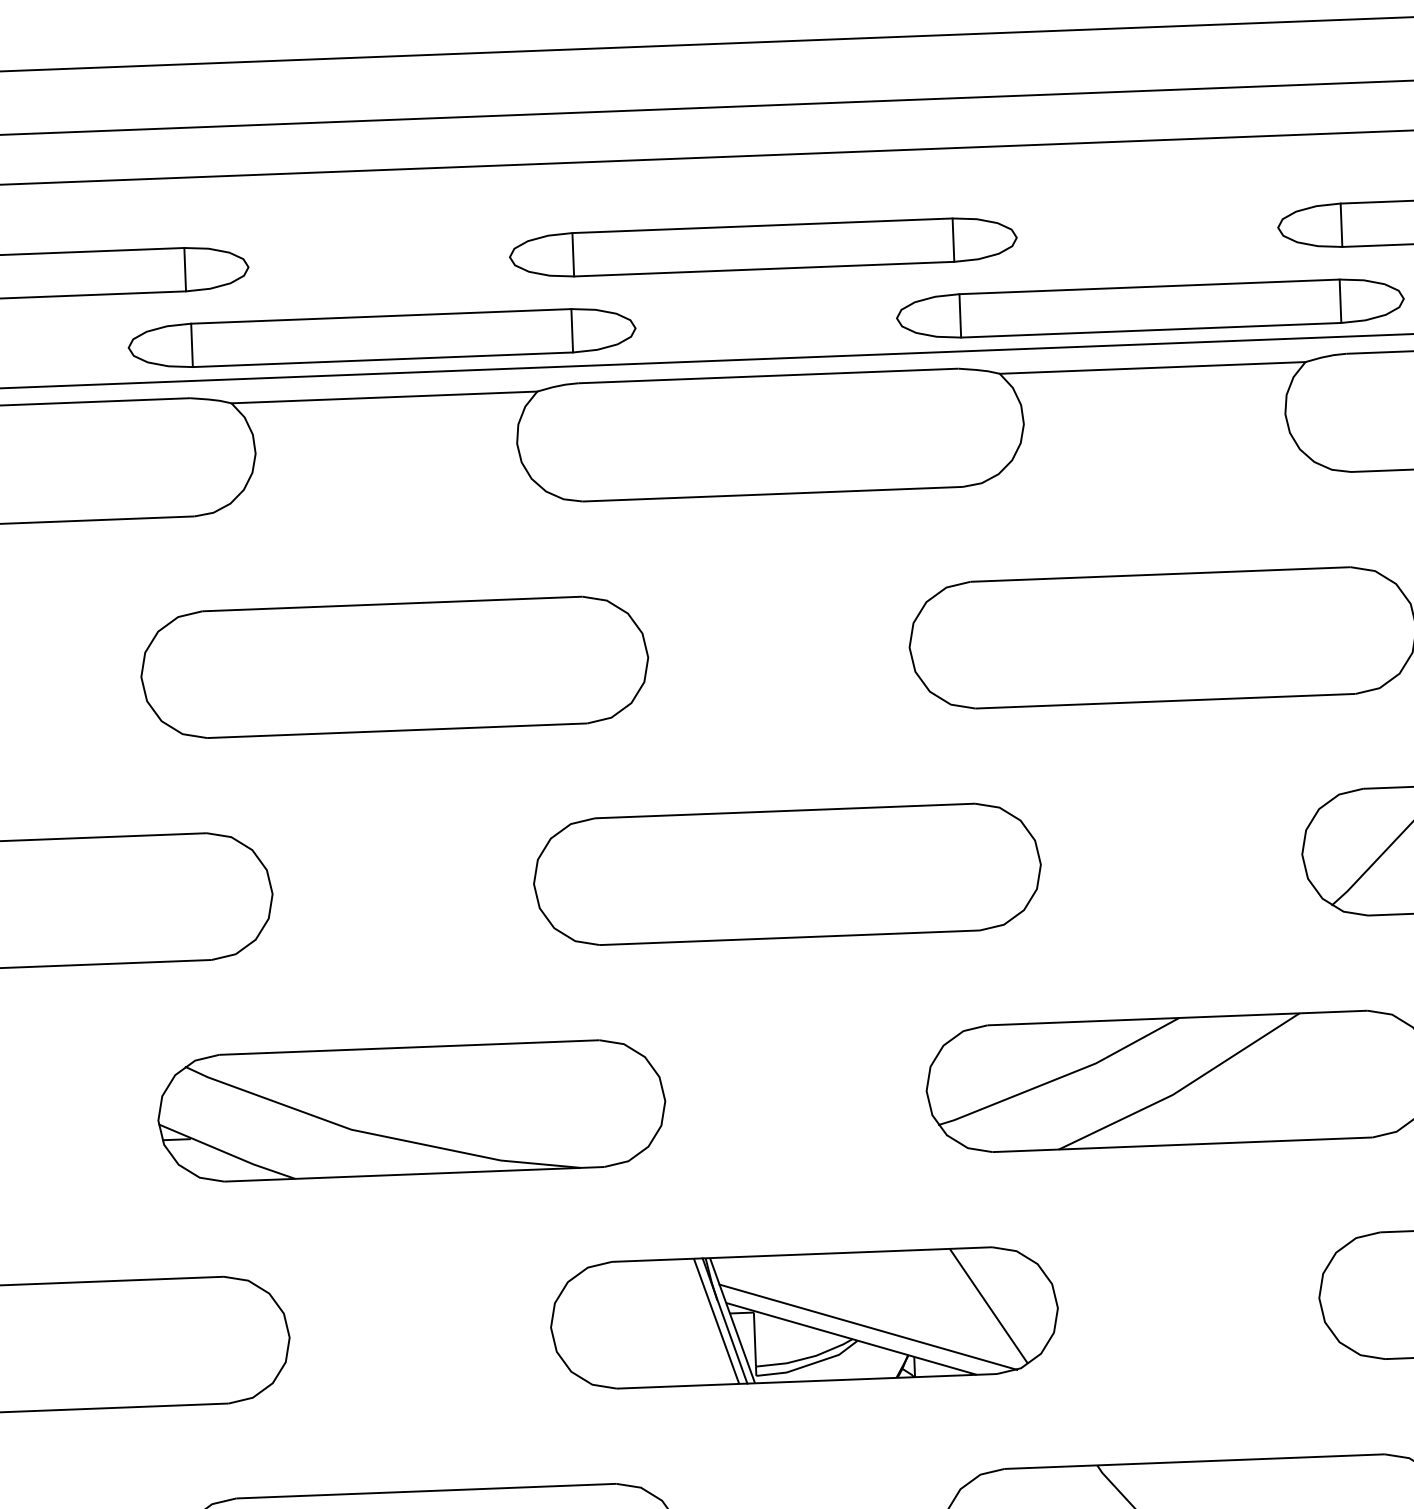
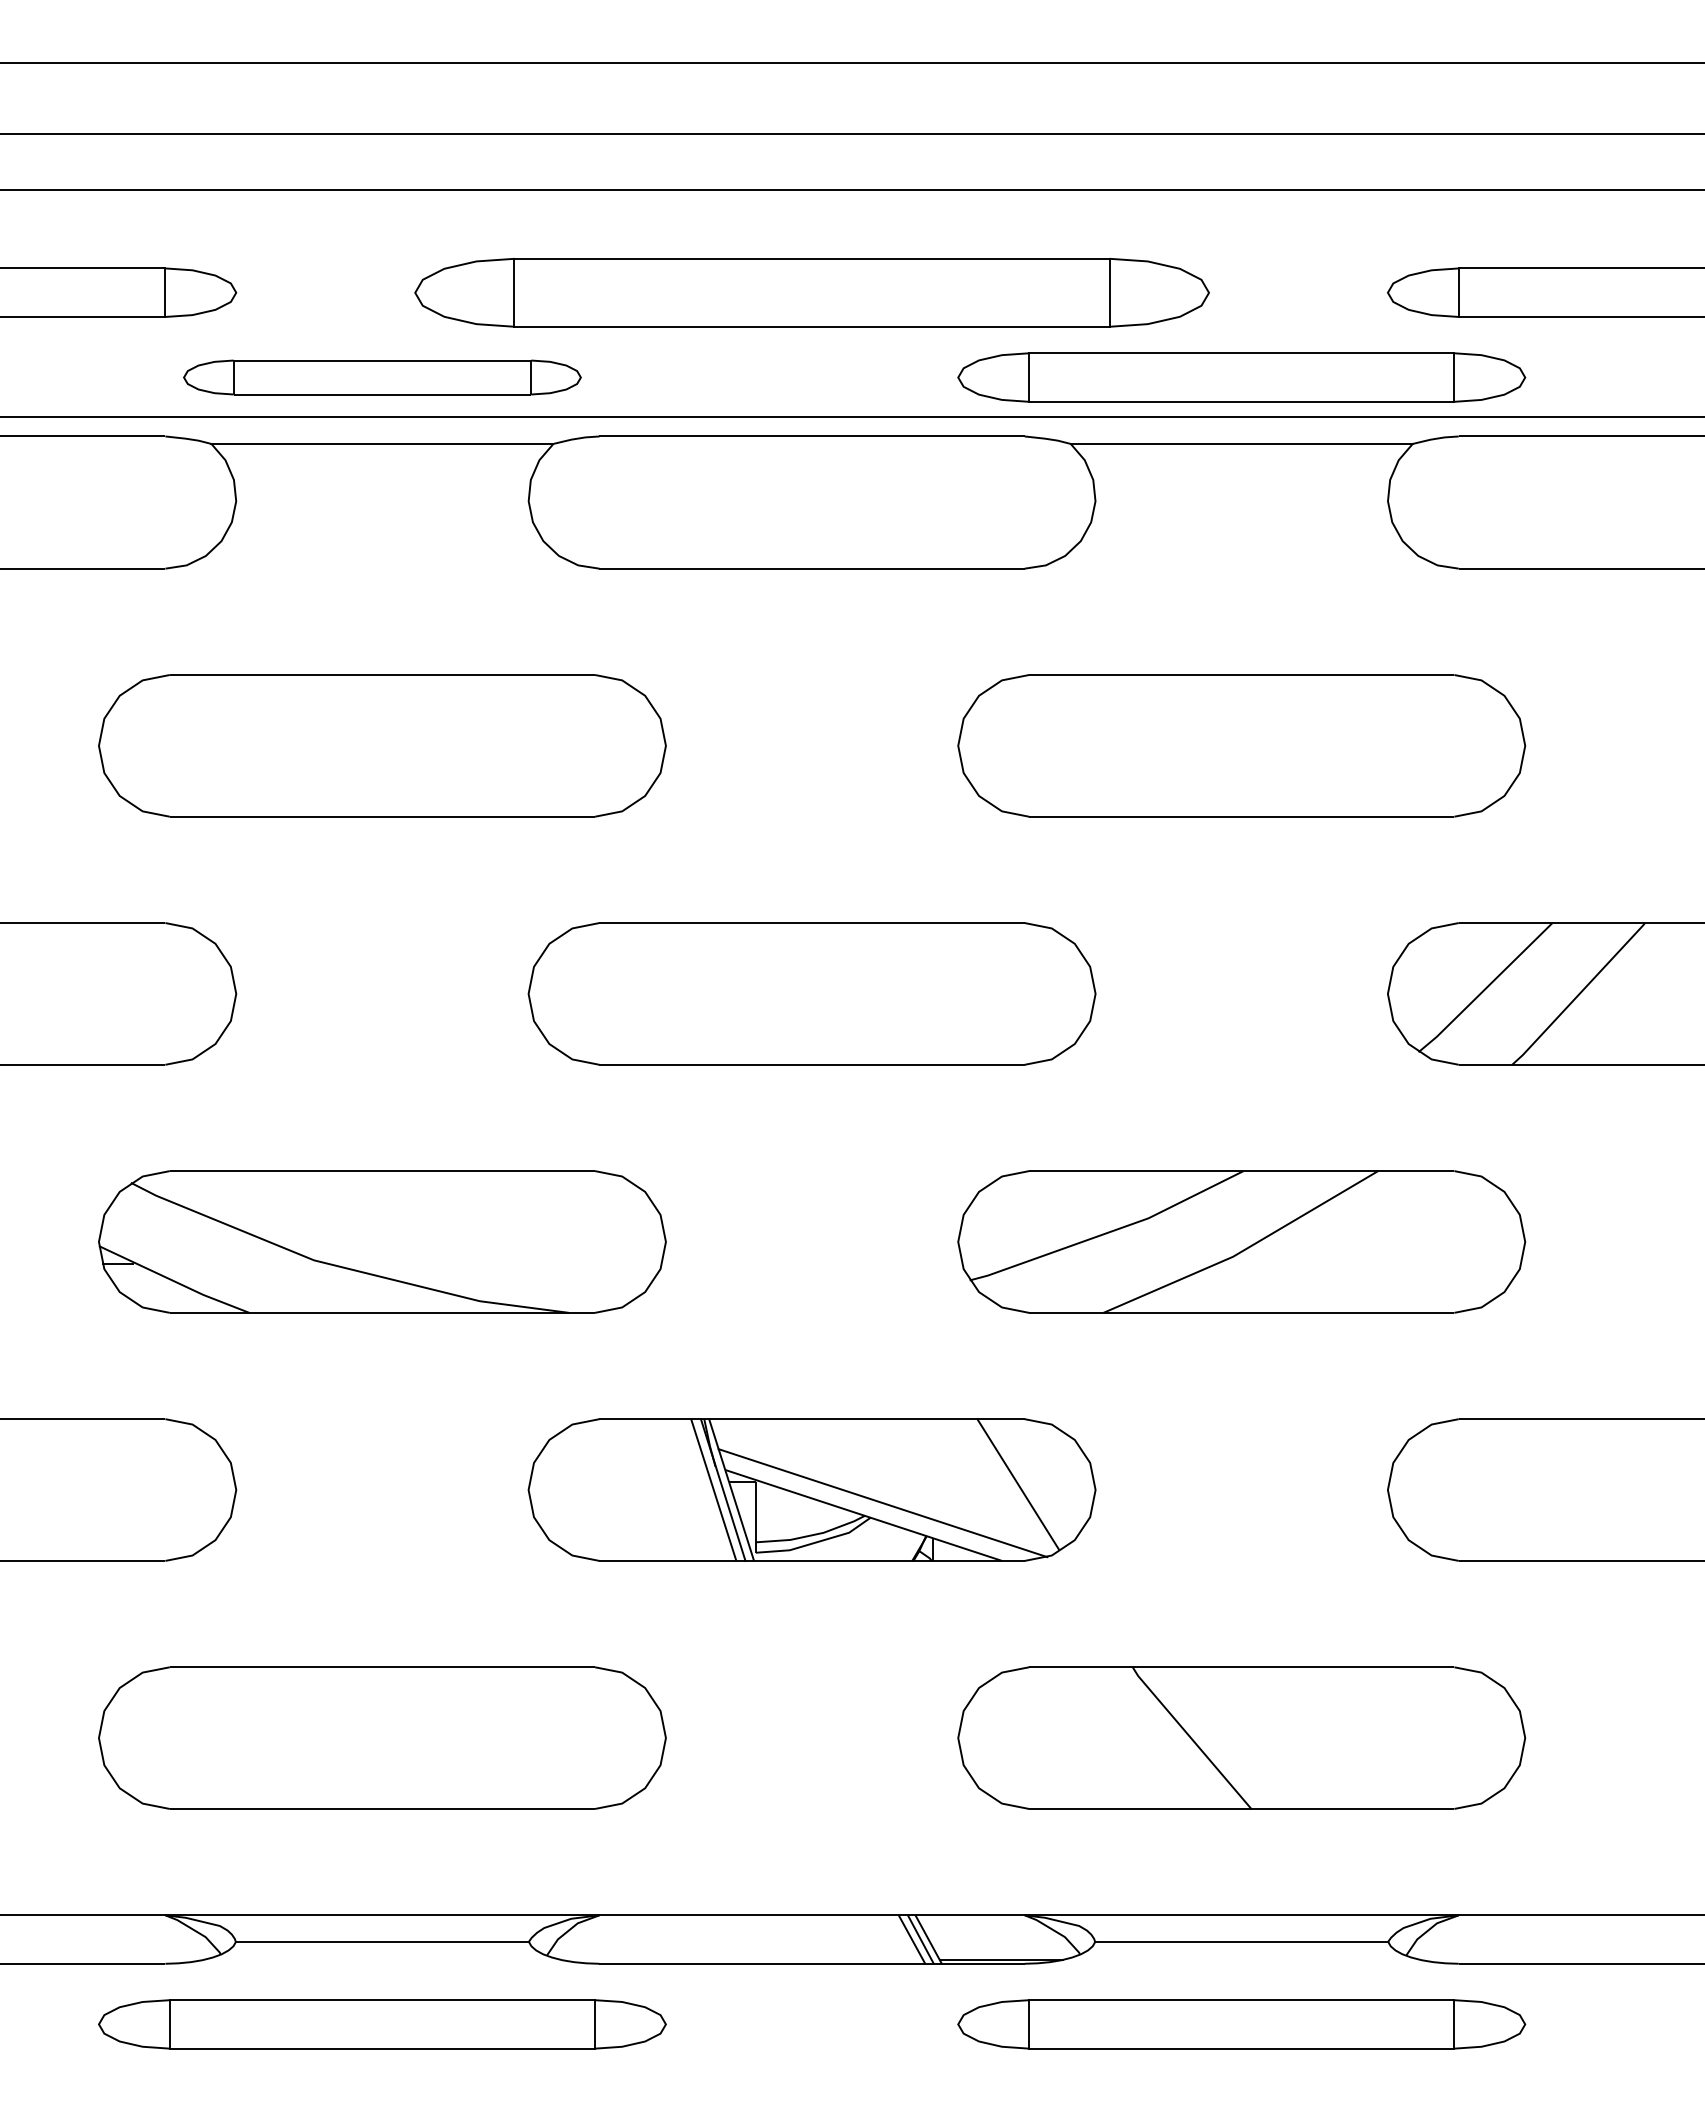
part: (762, 247) -> (811, 292), size x1.4
part: (382, 338) -> (382, 377), size x0.7

